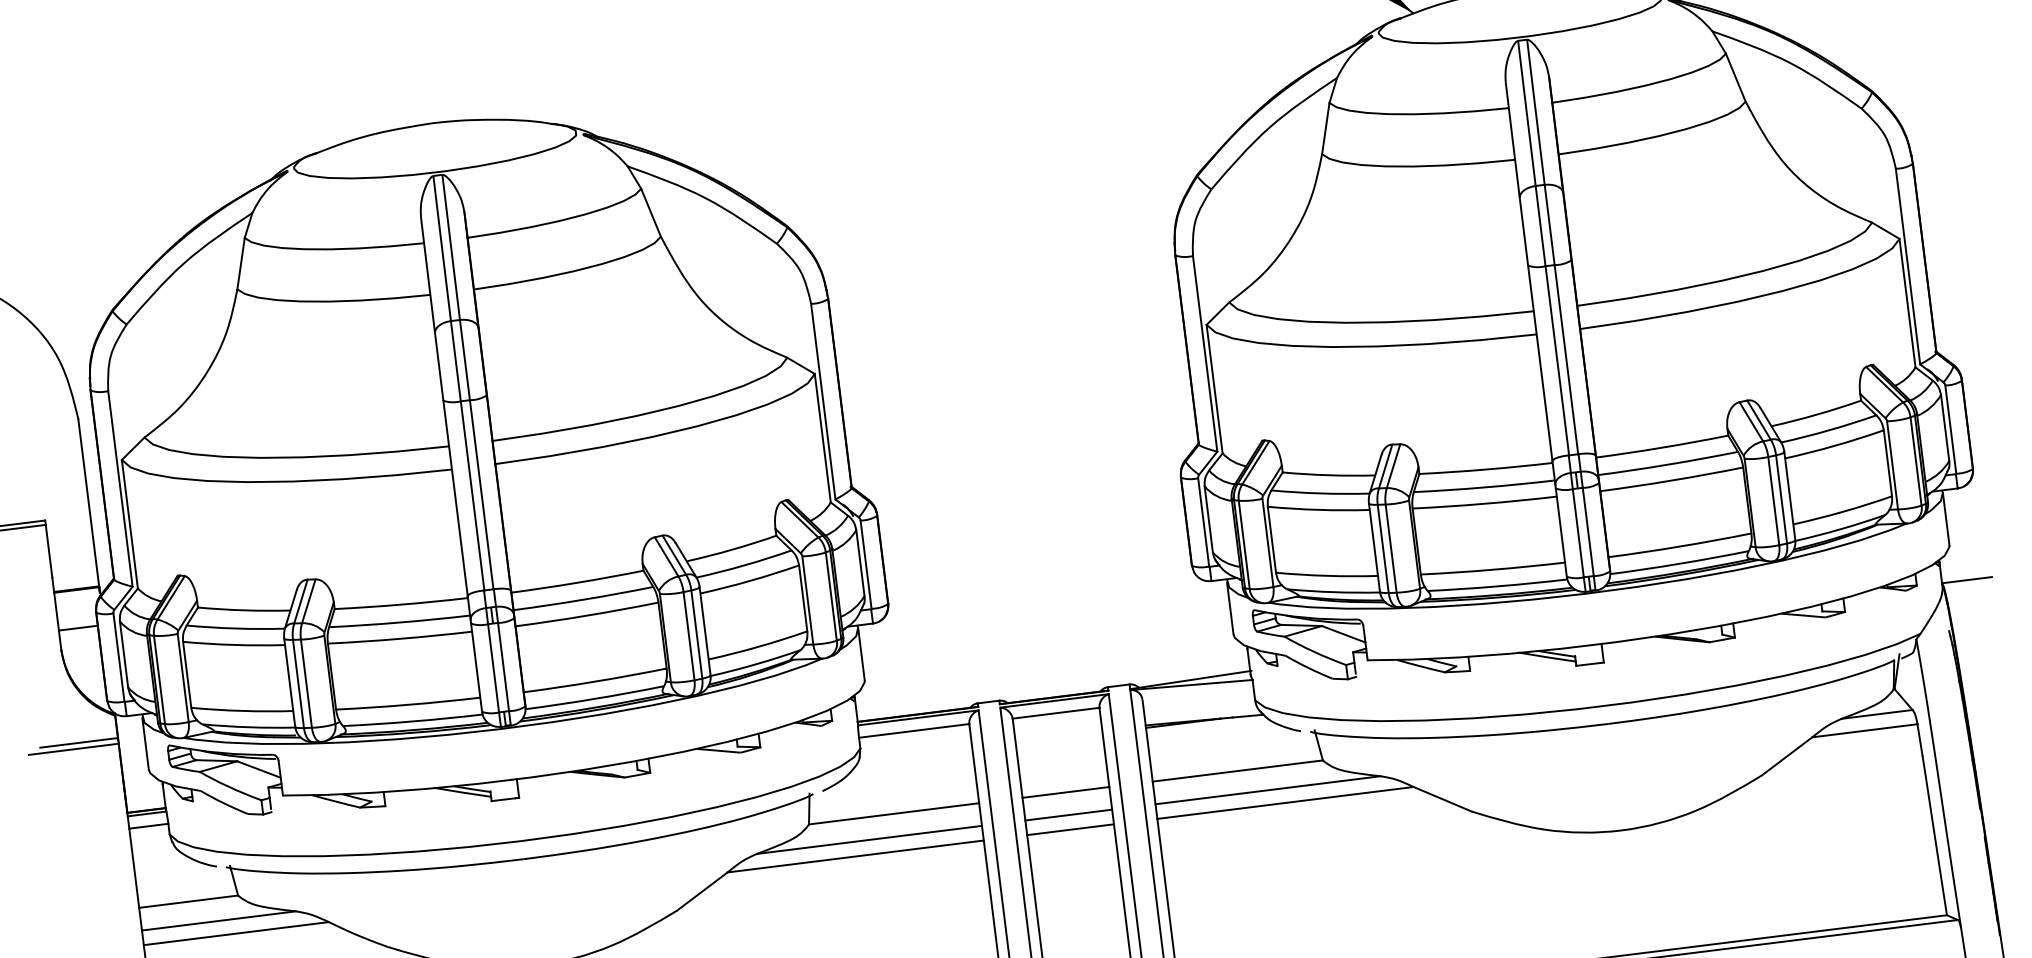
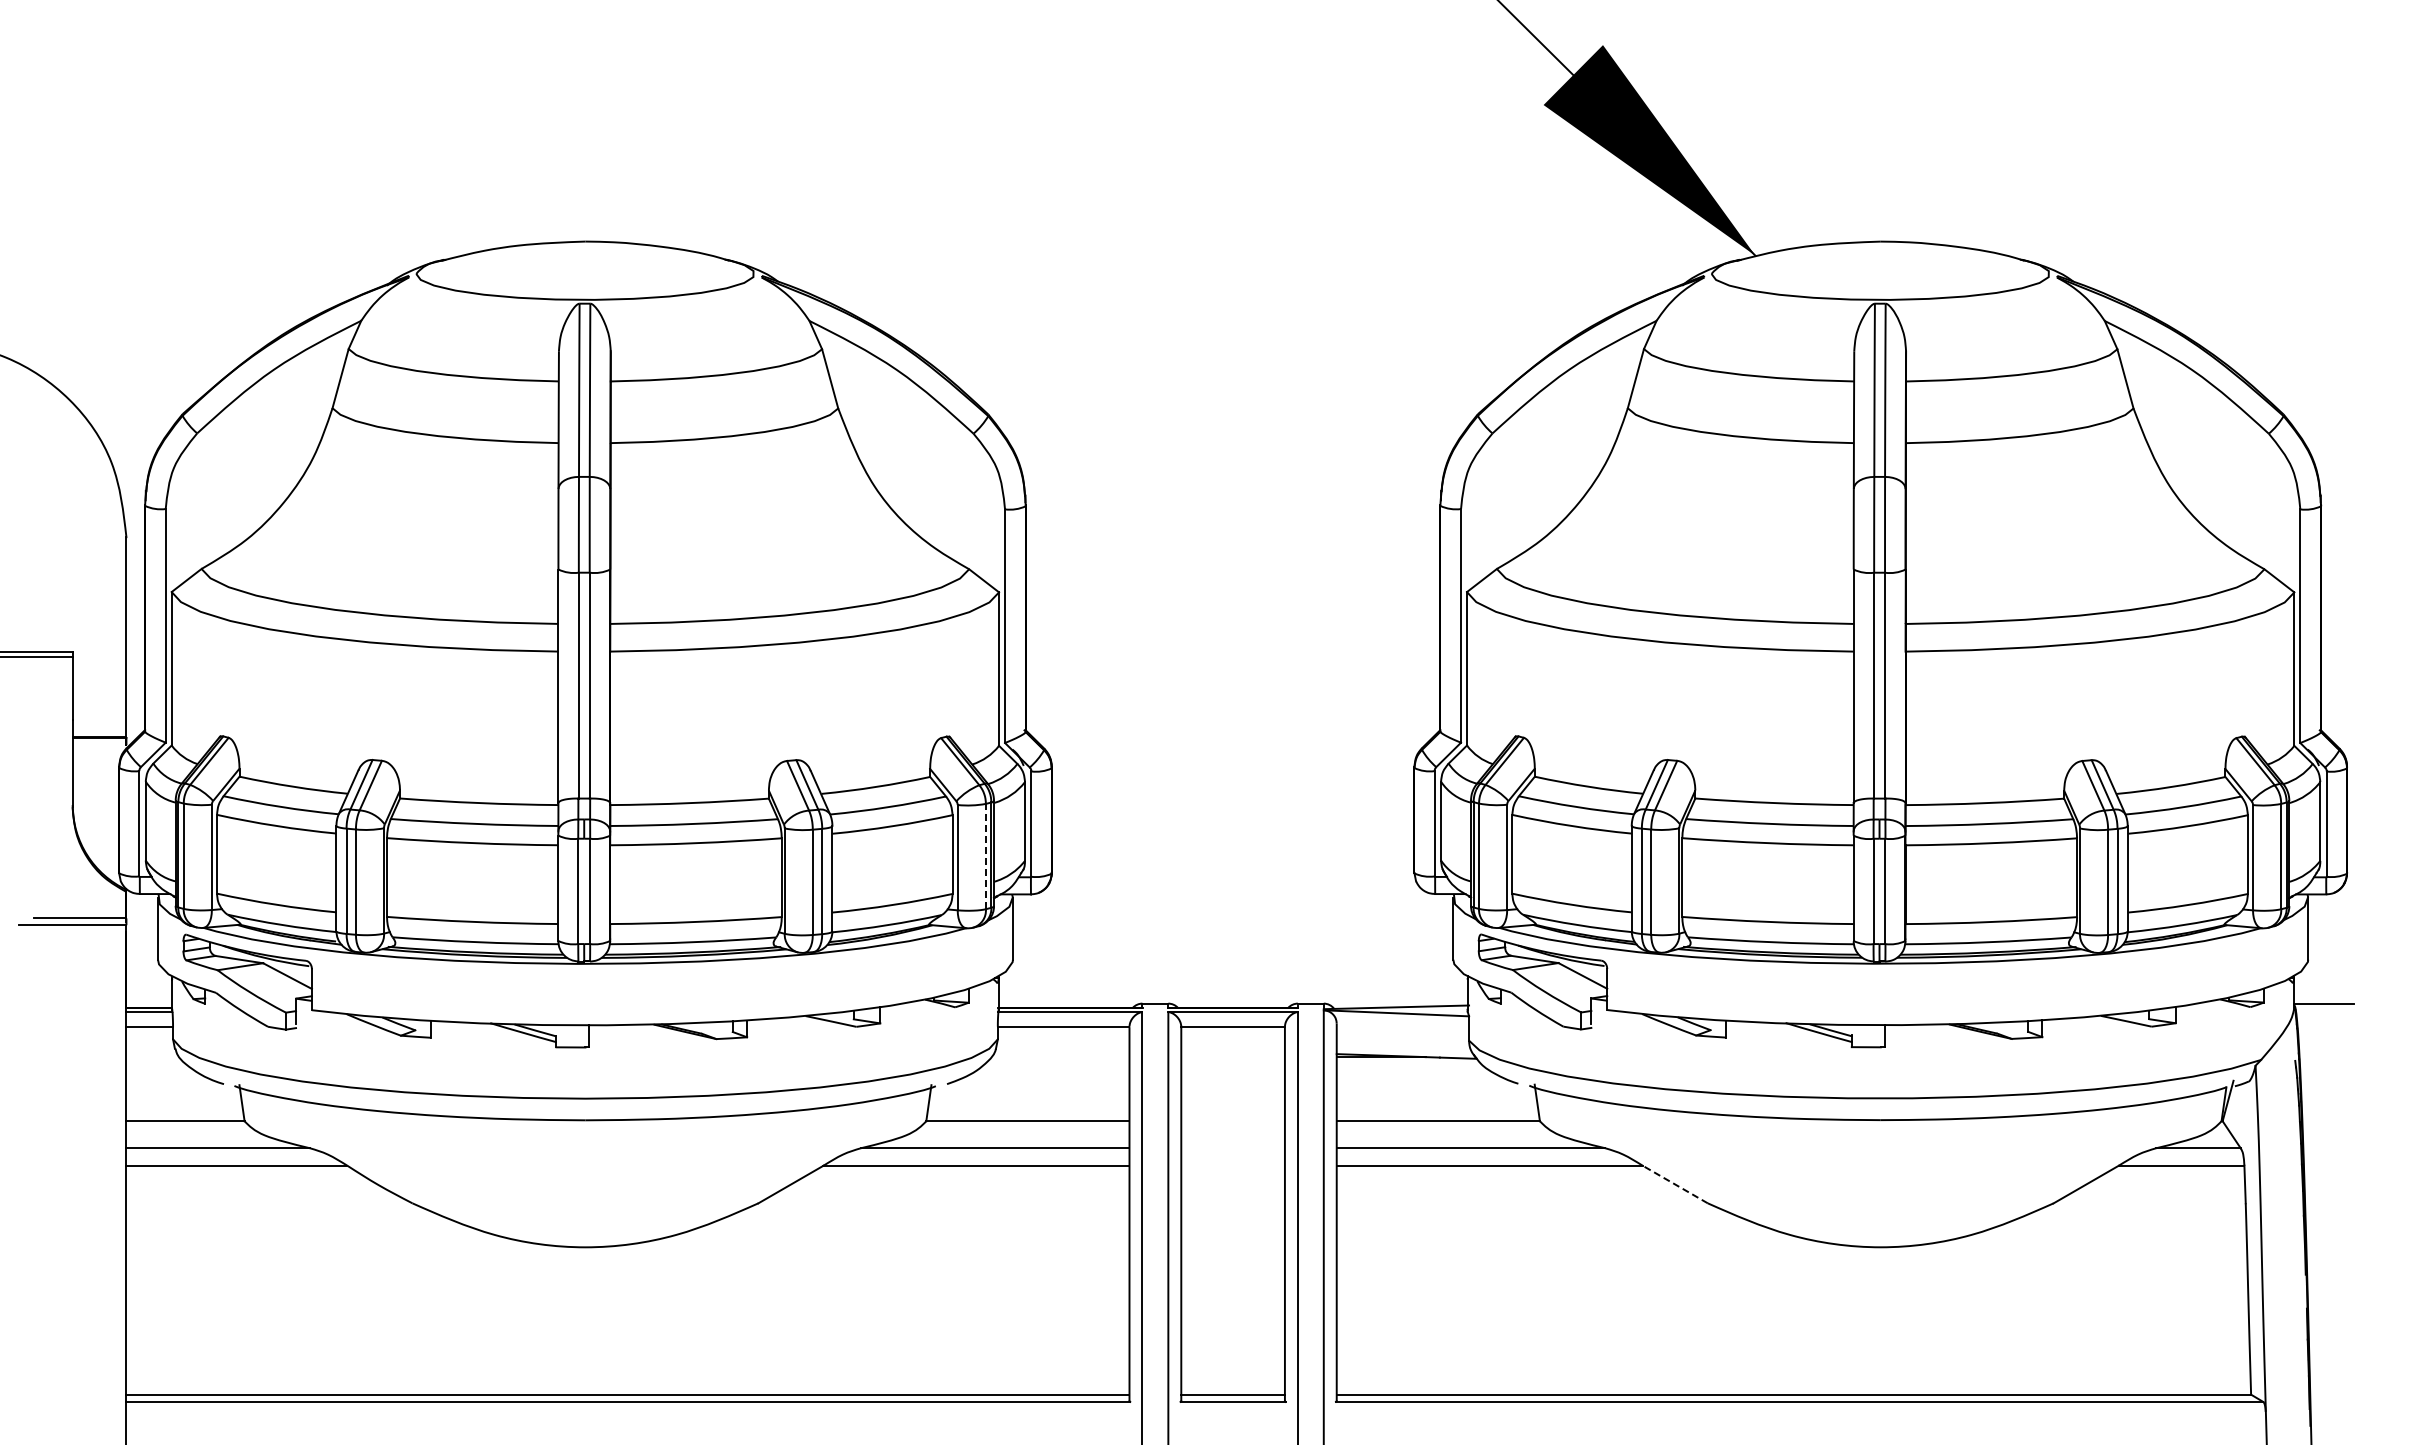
line: (830, 596) -> (985, 856), solid -> dashed
line: (78, 628) -> (95, 783), removed
line: (1065, 792) -> (1232, 1121), removed
line: (1443, 799) -> (1675, 1184), solid -> dashed
line: (1068, 815) -> (1232, 1148), removed
line: (1070, 829) -> (1232, 1165), removed

